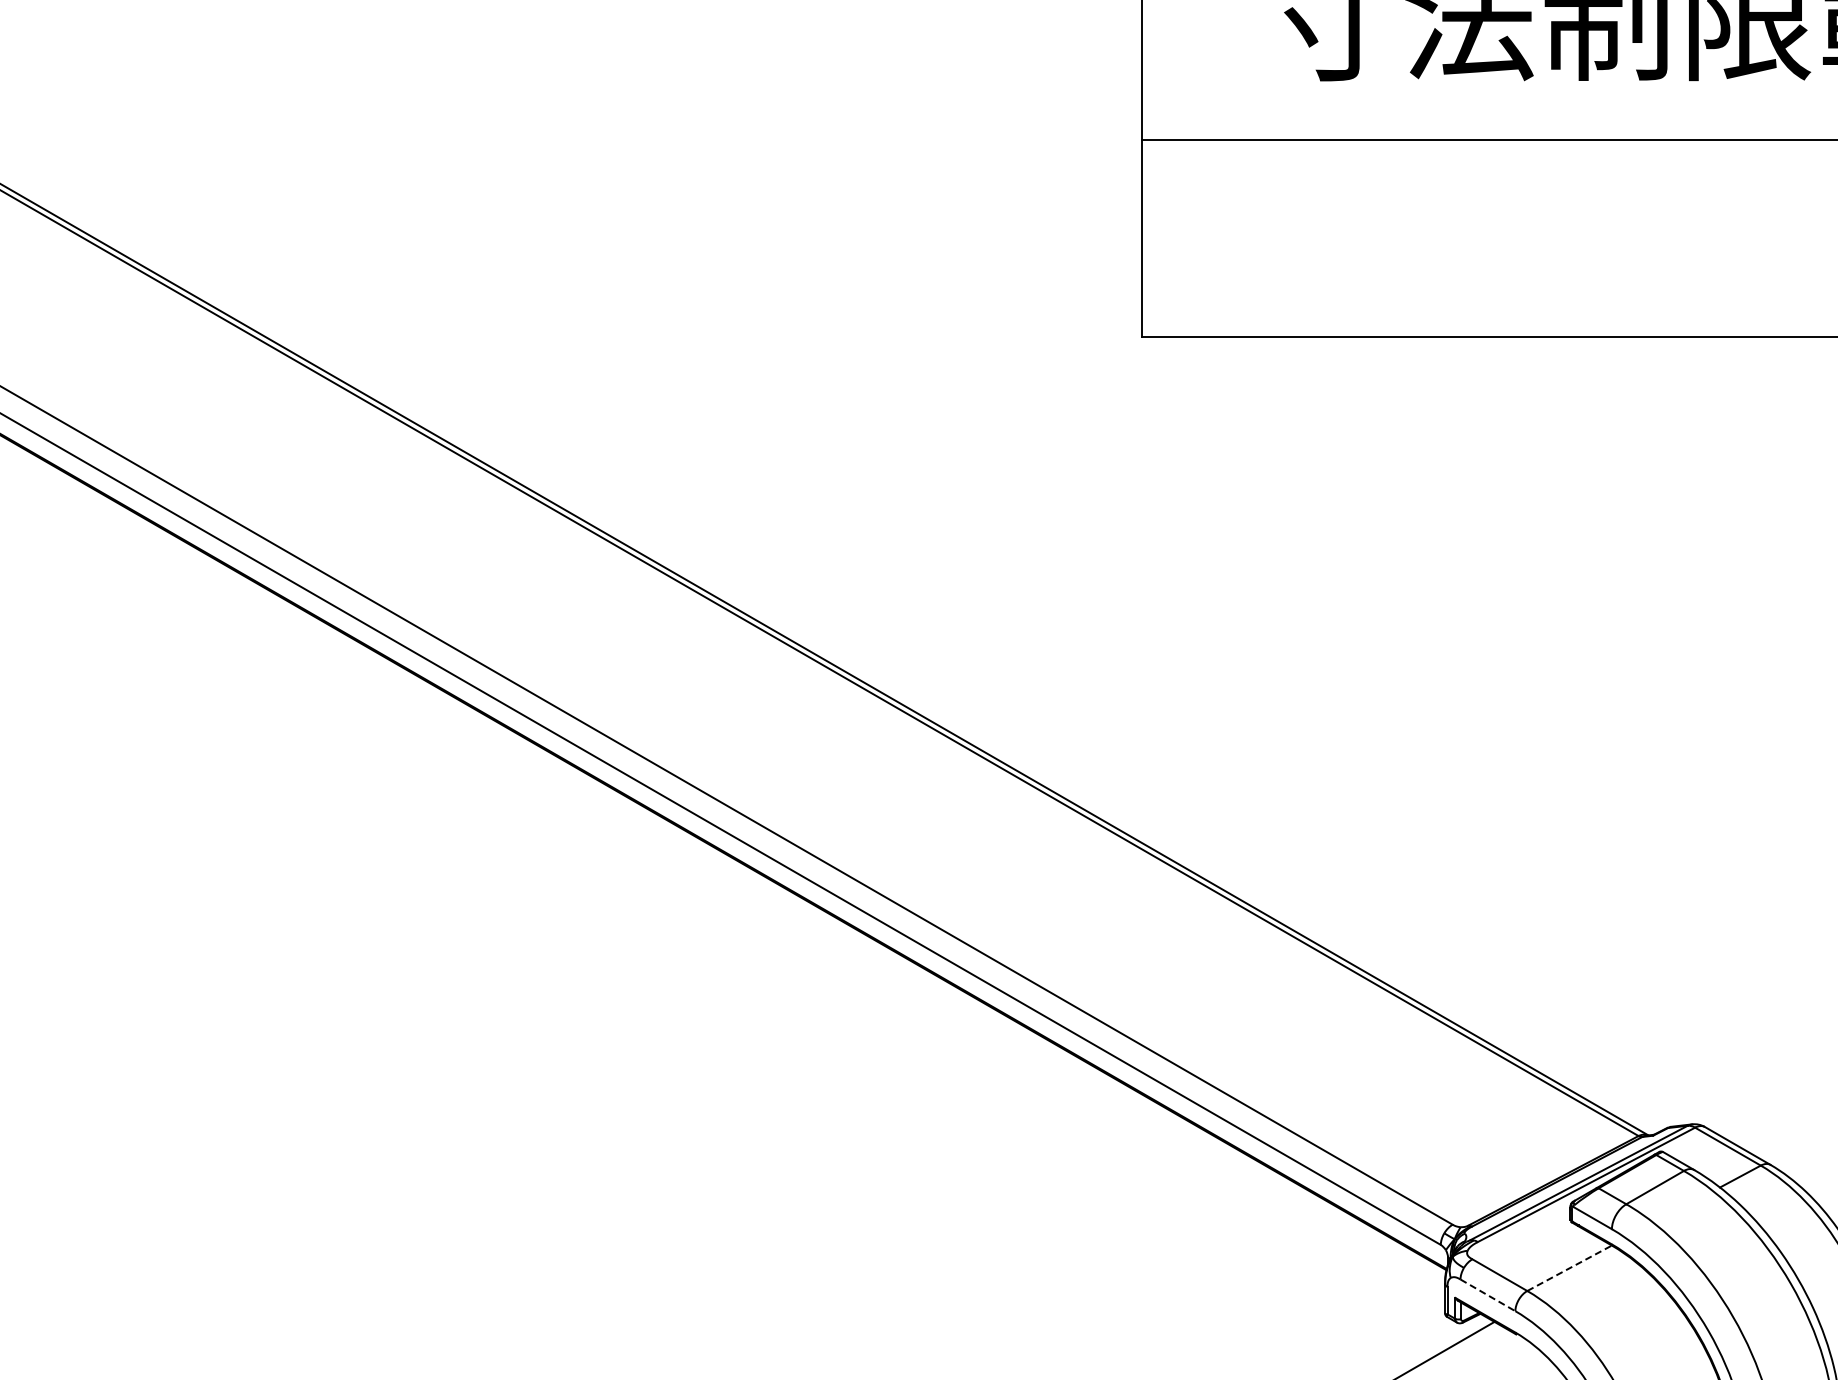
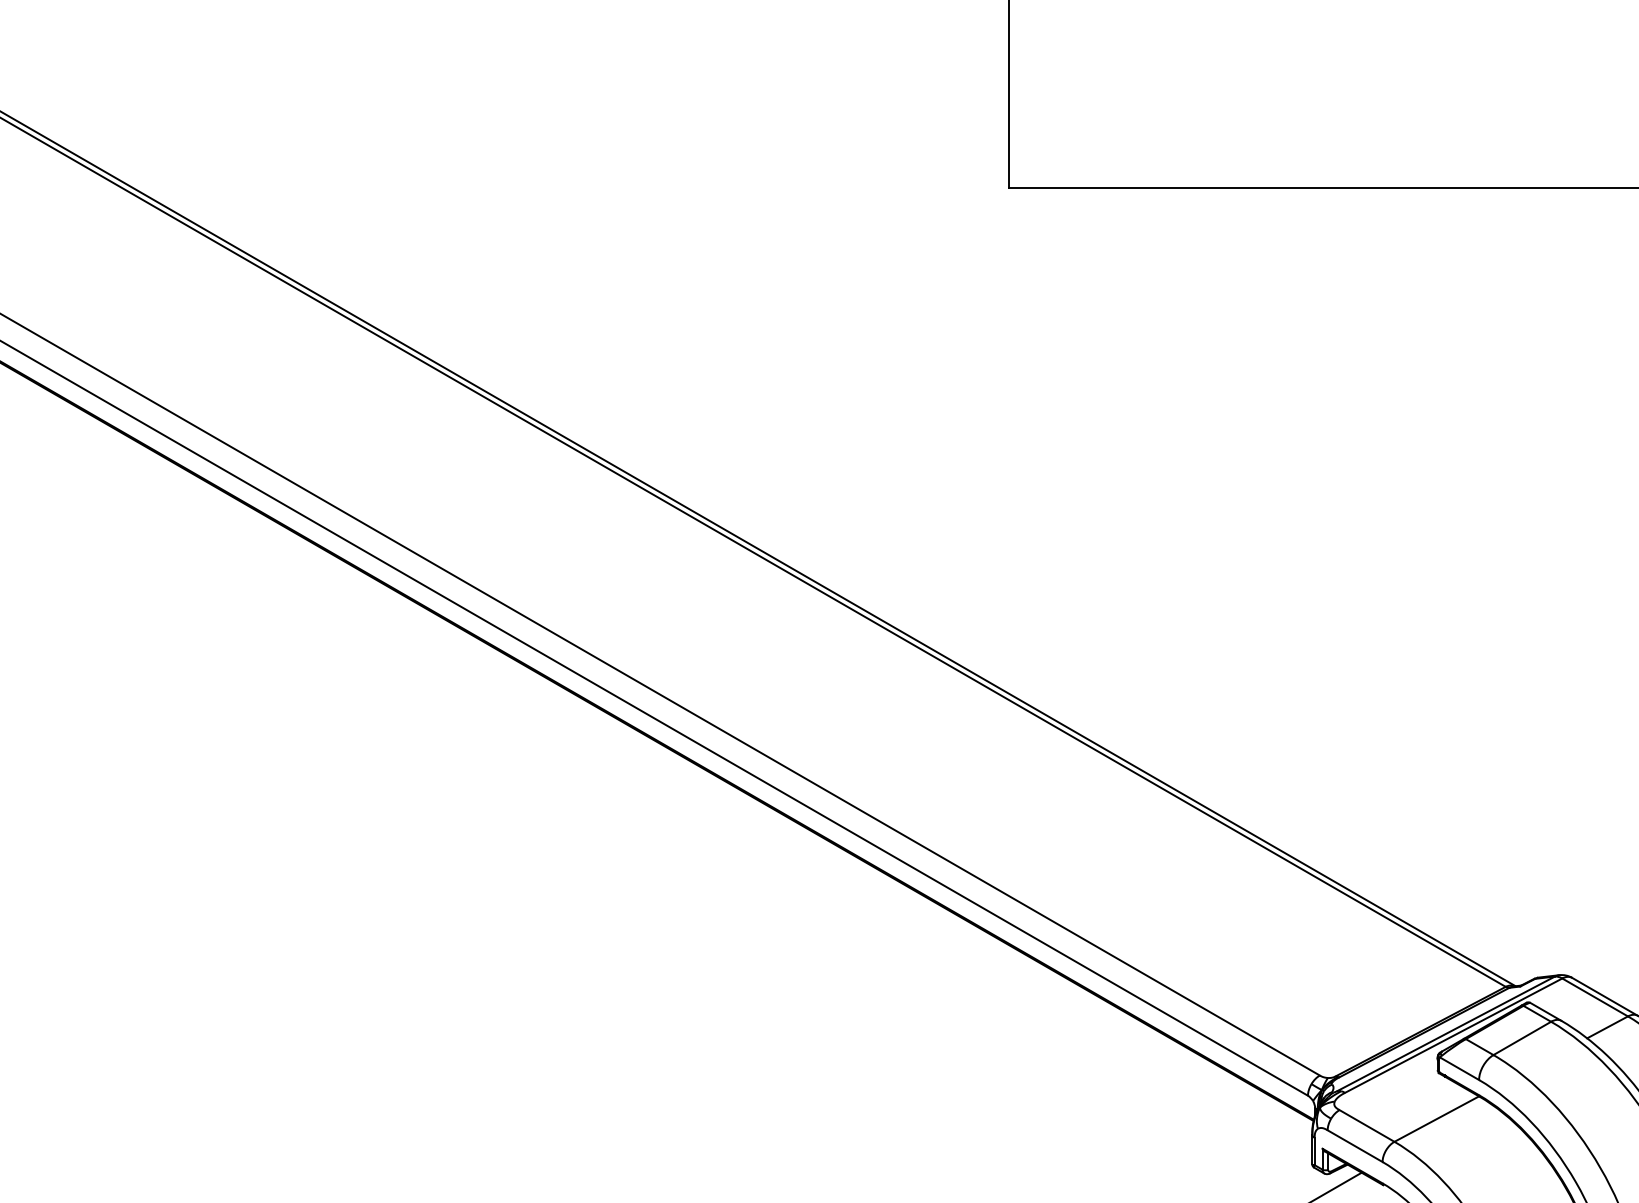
line: (1570, 1268) -> (1437, 1119), dashed -> solid
line: (1487, 1295) -> (1354, 1146), dashed -> solid

